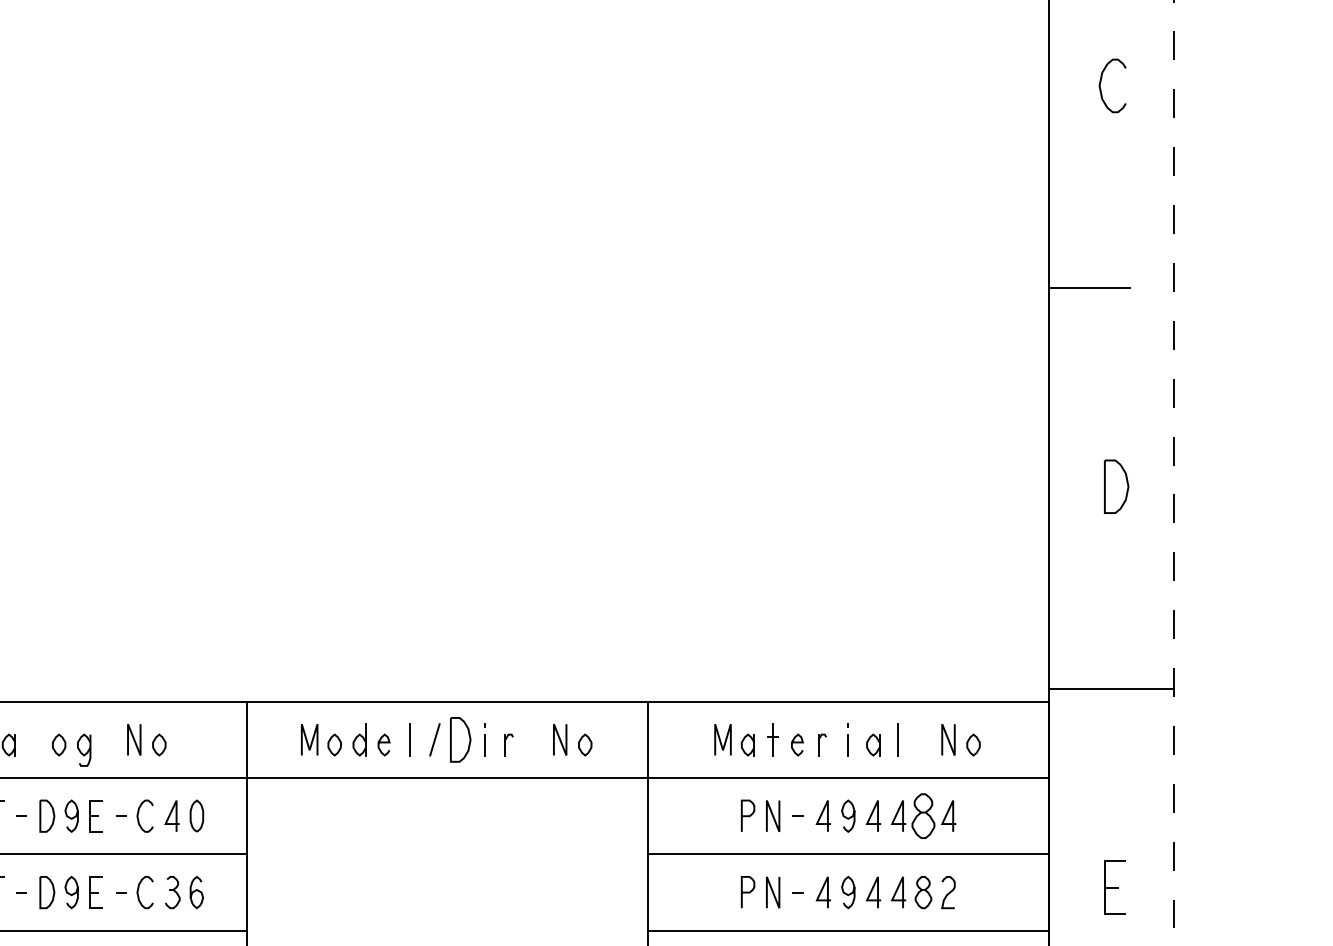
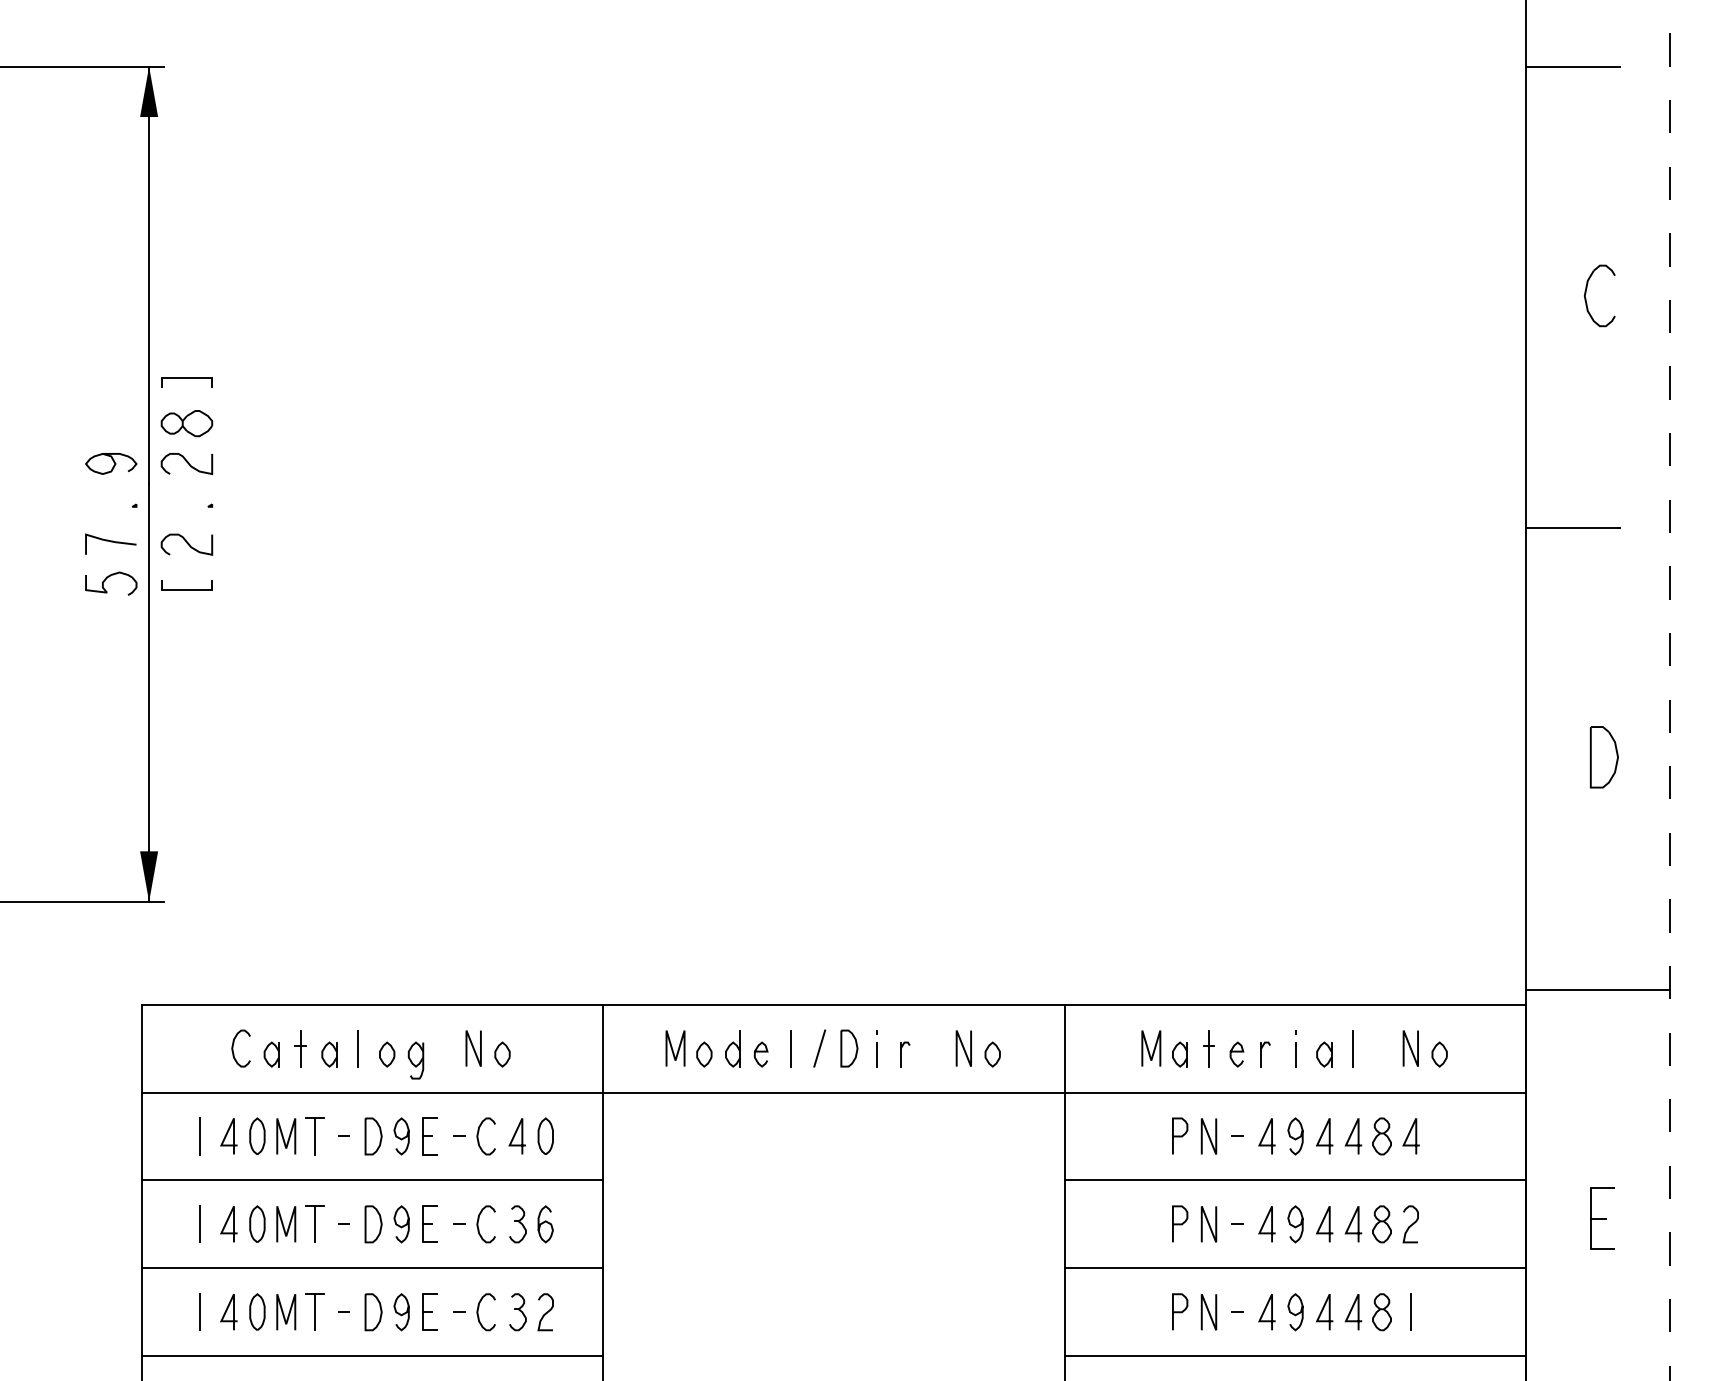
line: (34, 739) -> (358, 1048), added
part: (460, 739) -> (849, 1048), size x0.71
part: (922, 816) -> (1381, 1136), size x0.71

